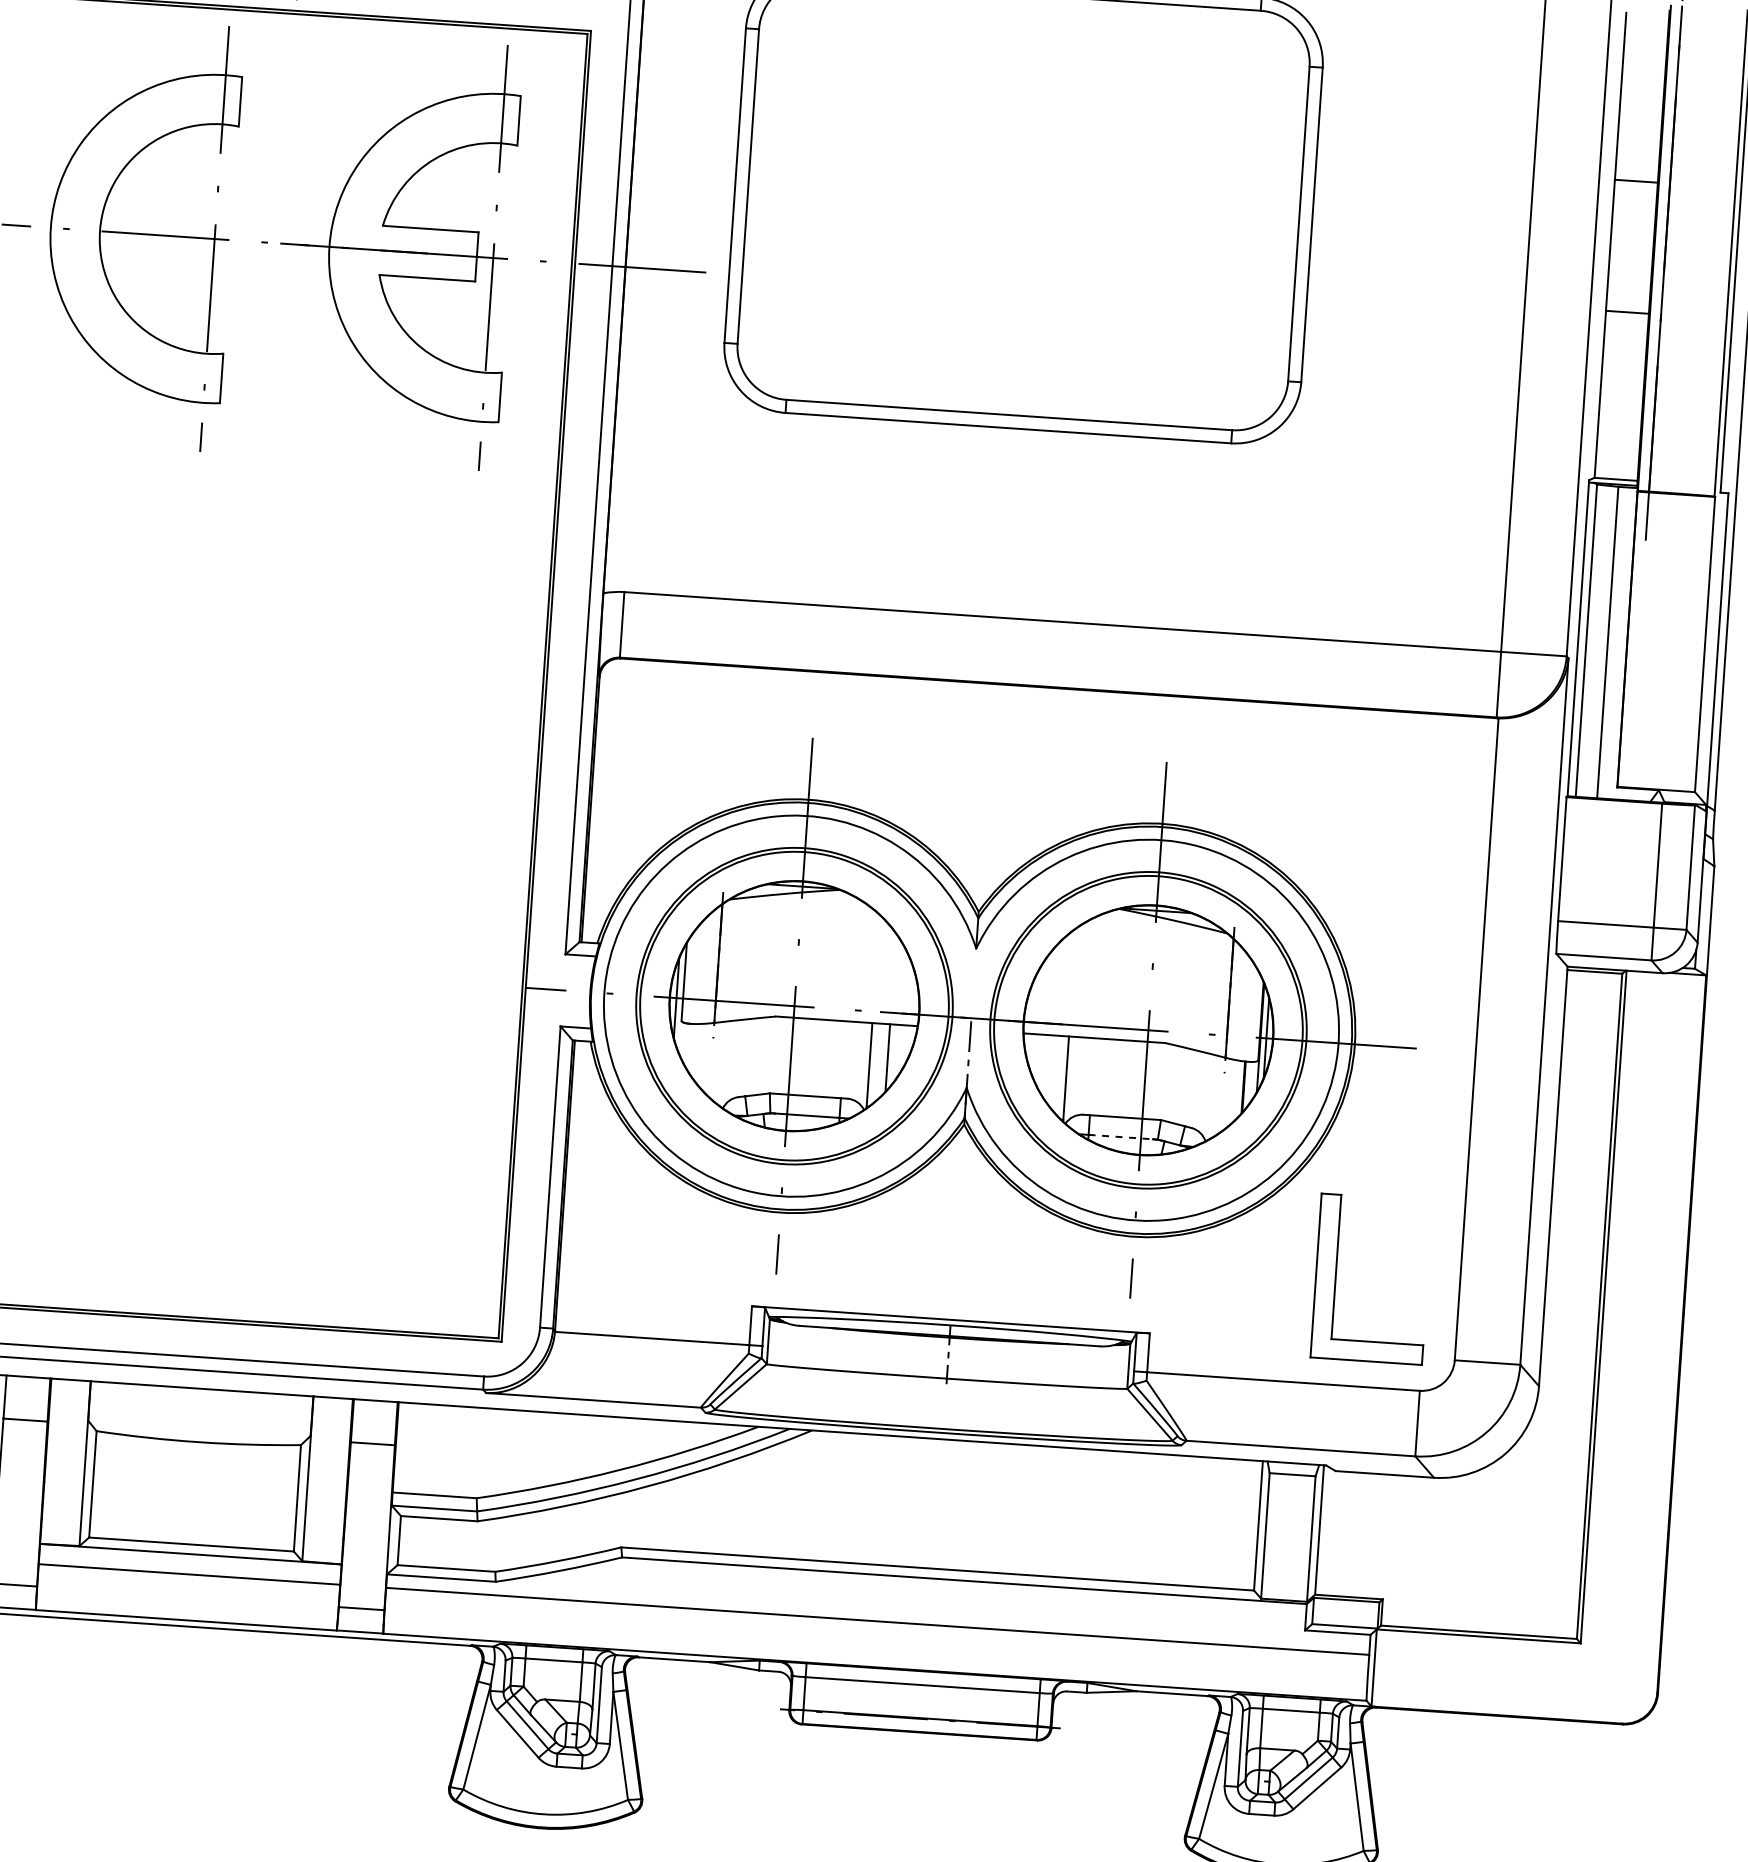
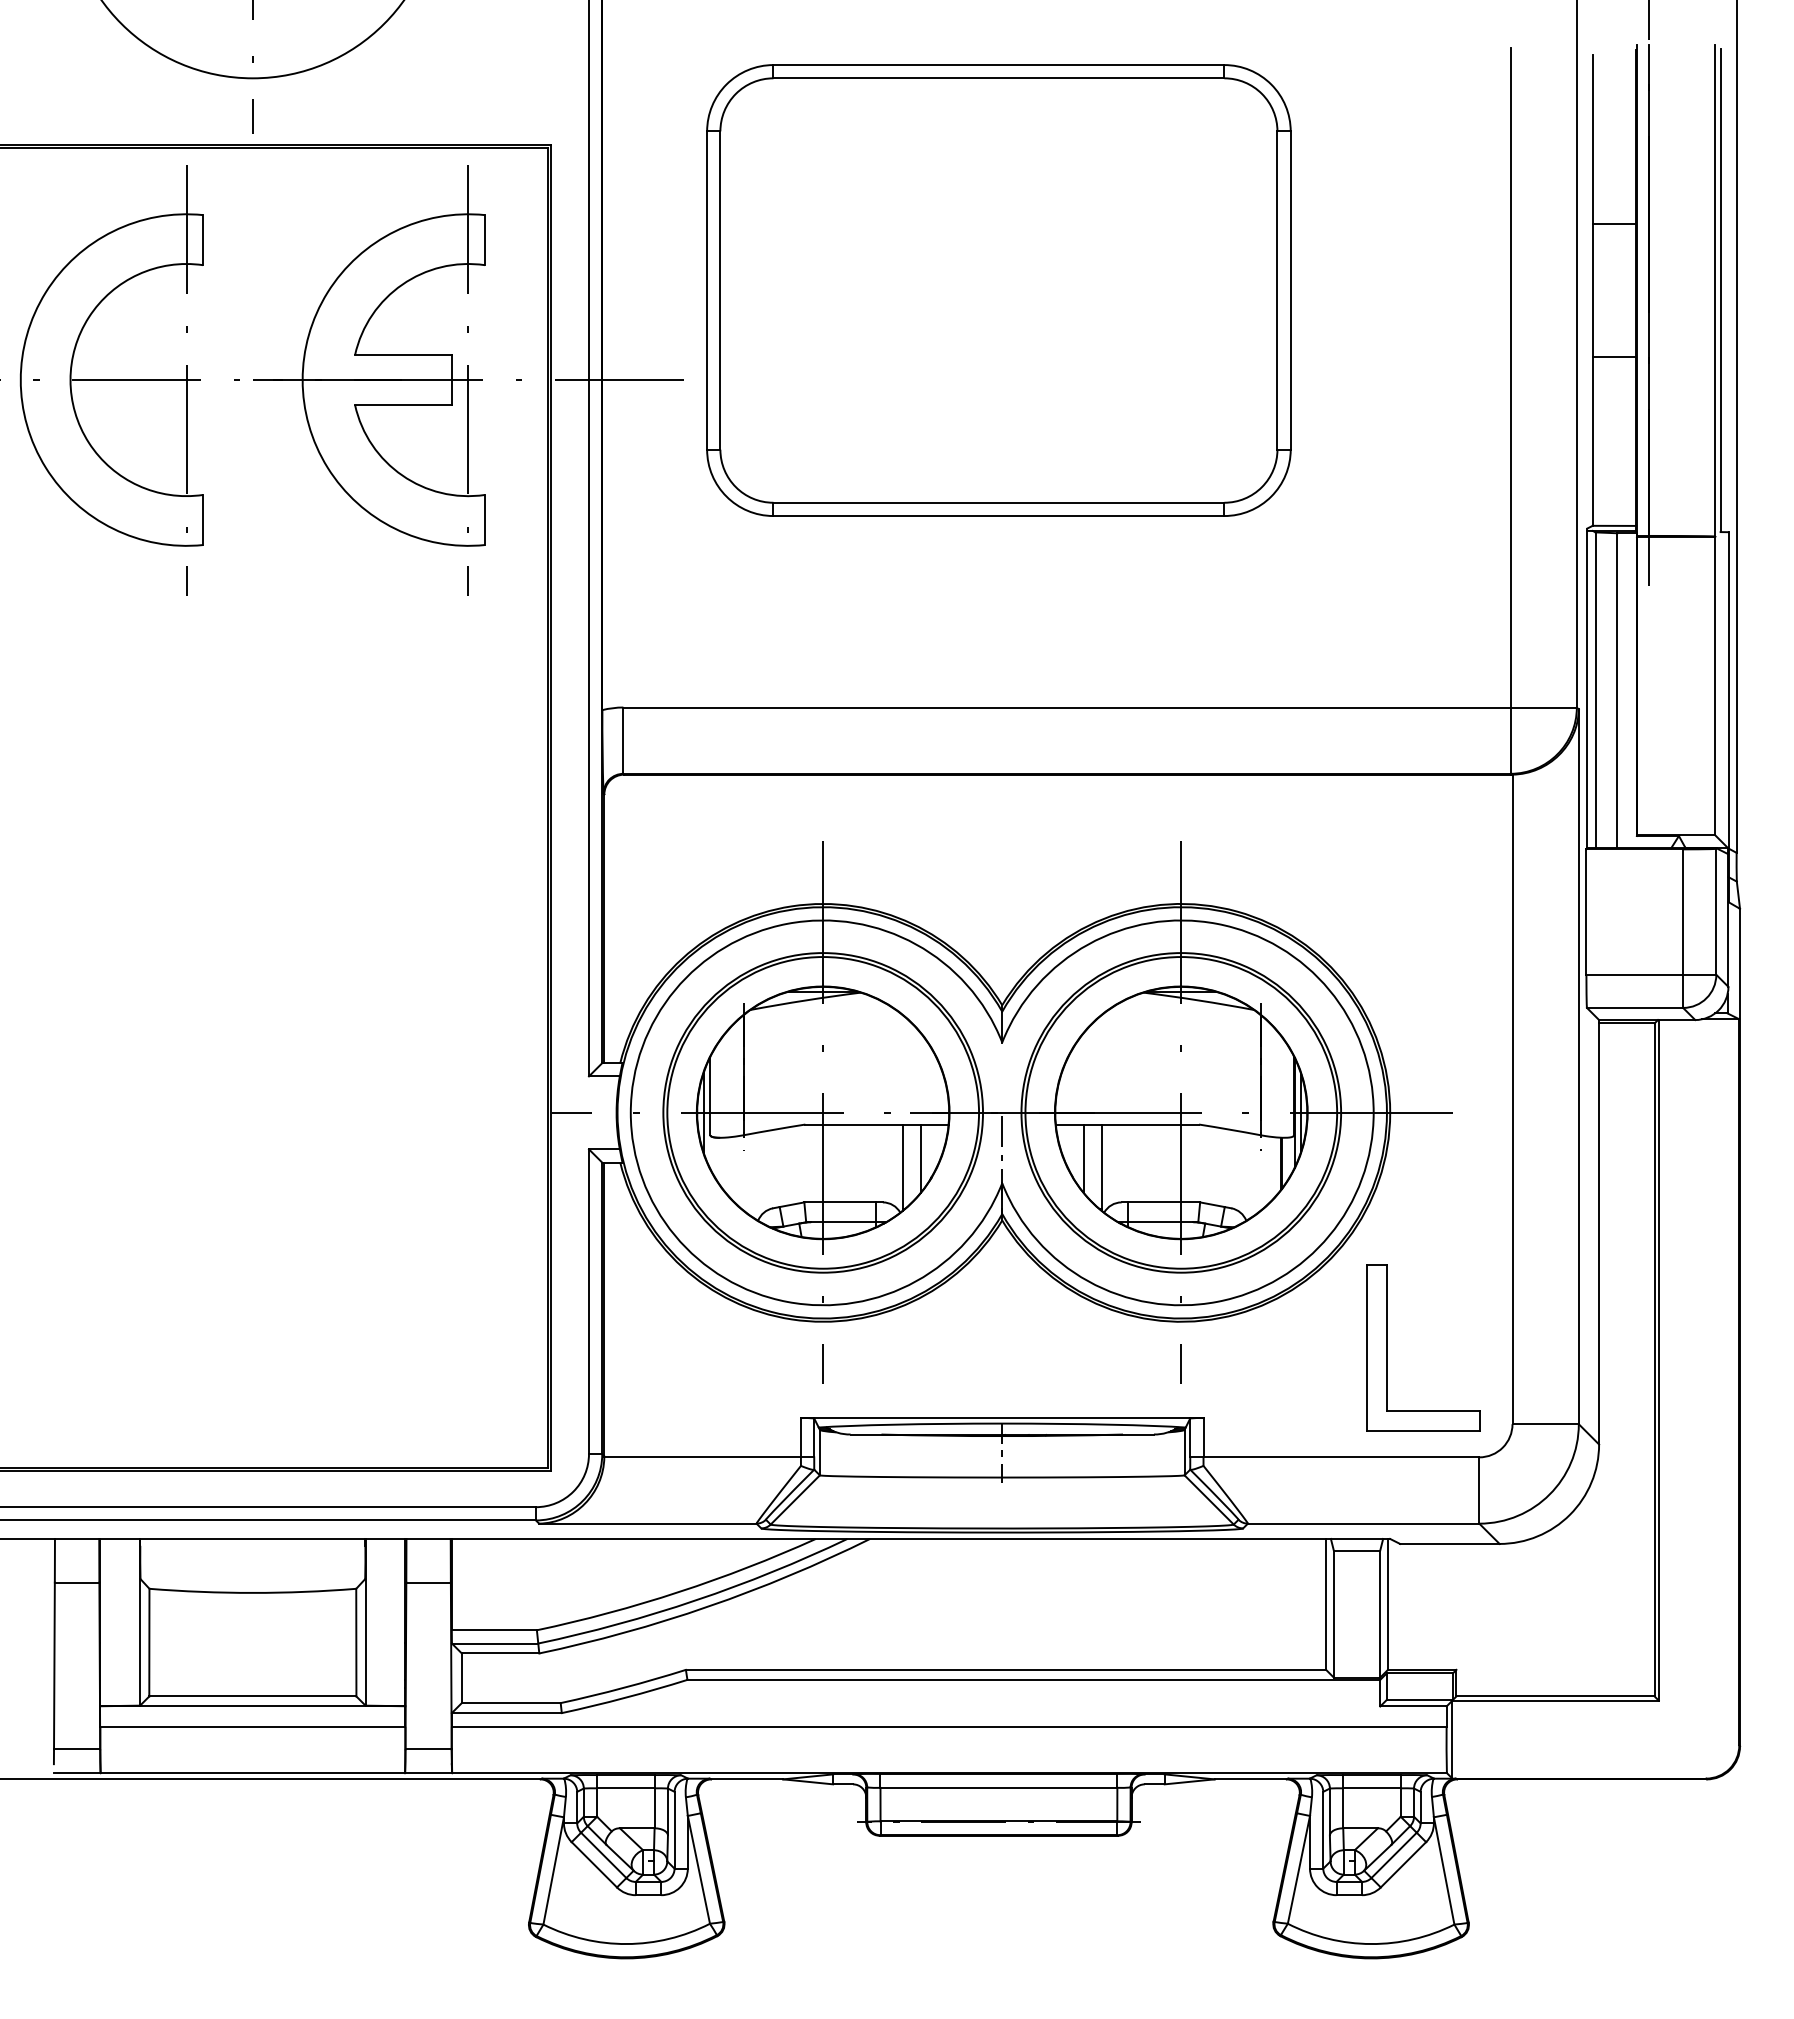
line: (1048, 1068) -> (1083, 1158), added
line: (1120, 1137) -> (1160, 1222), dashed -> solid

